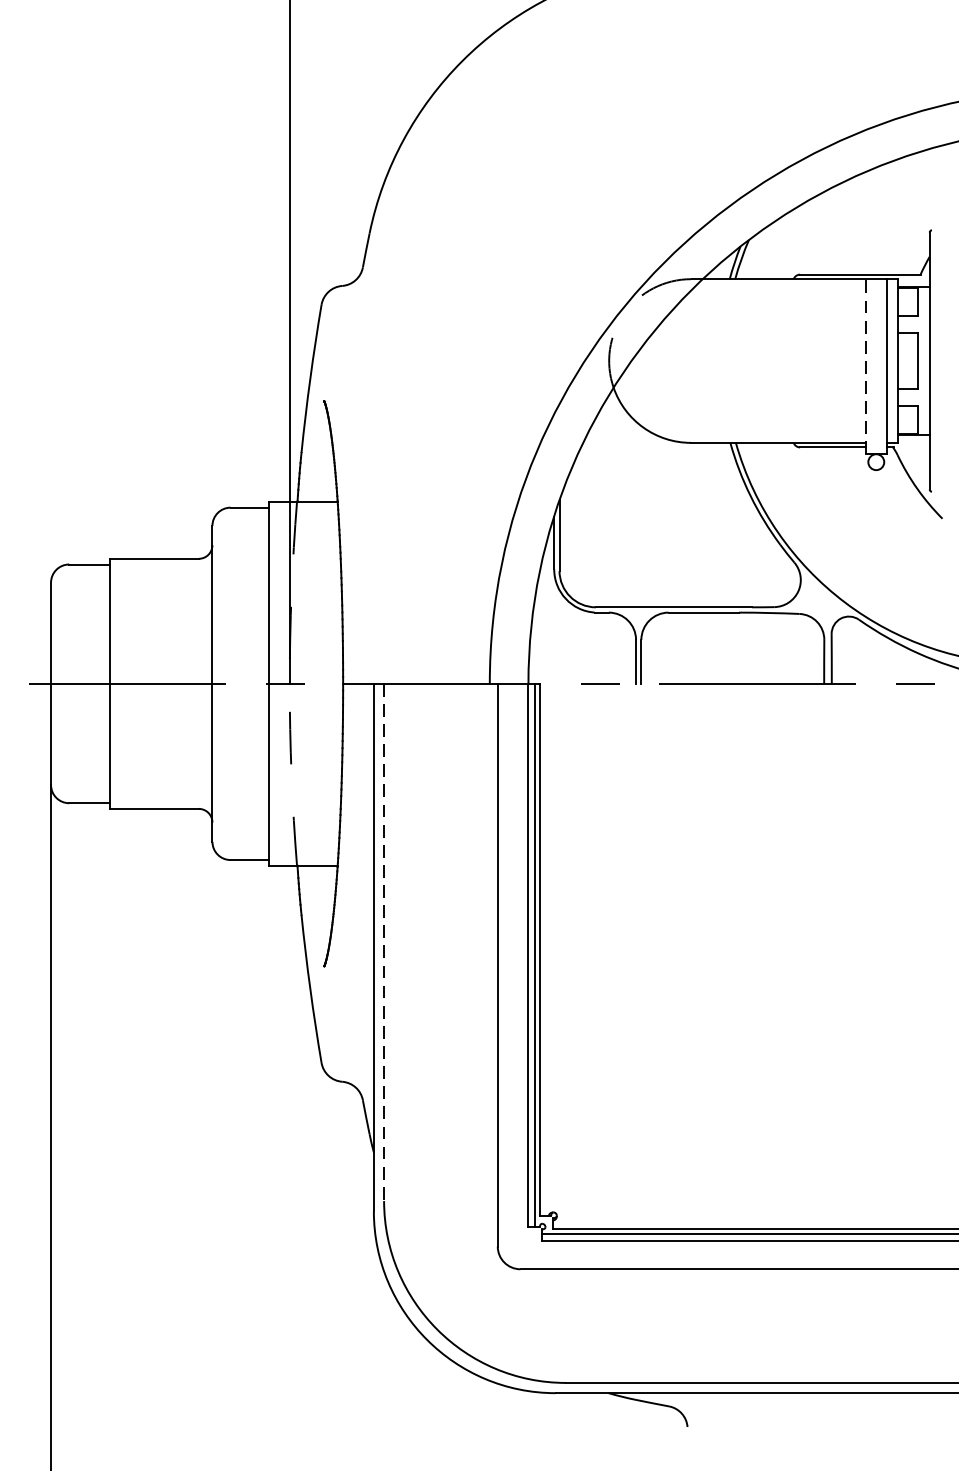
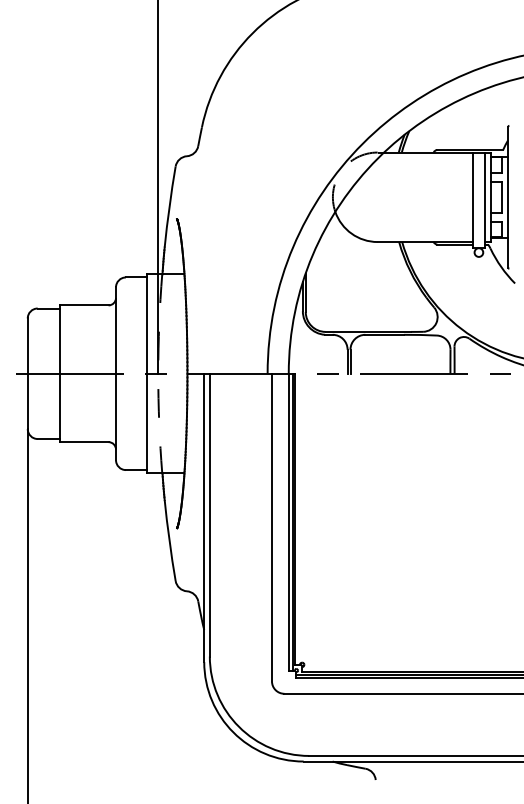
line: (866, 366) -> (473, 200), dashed -> solid
line: (383, 943) -> (209, 515), dashed -> solid

